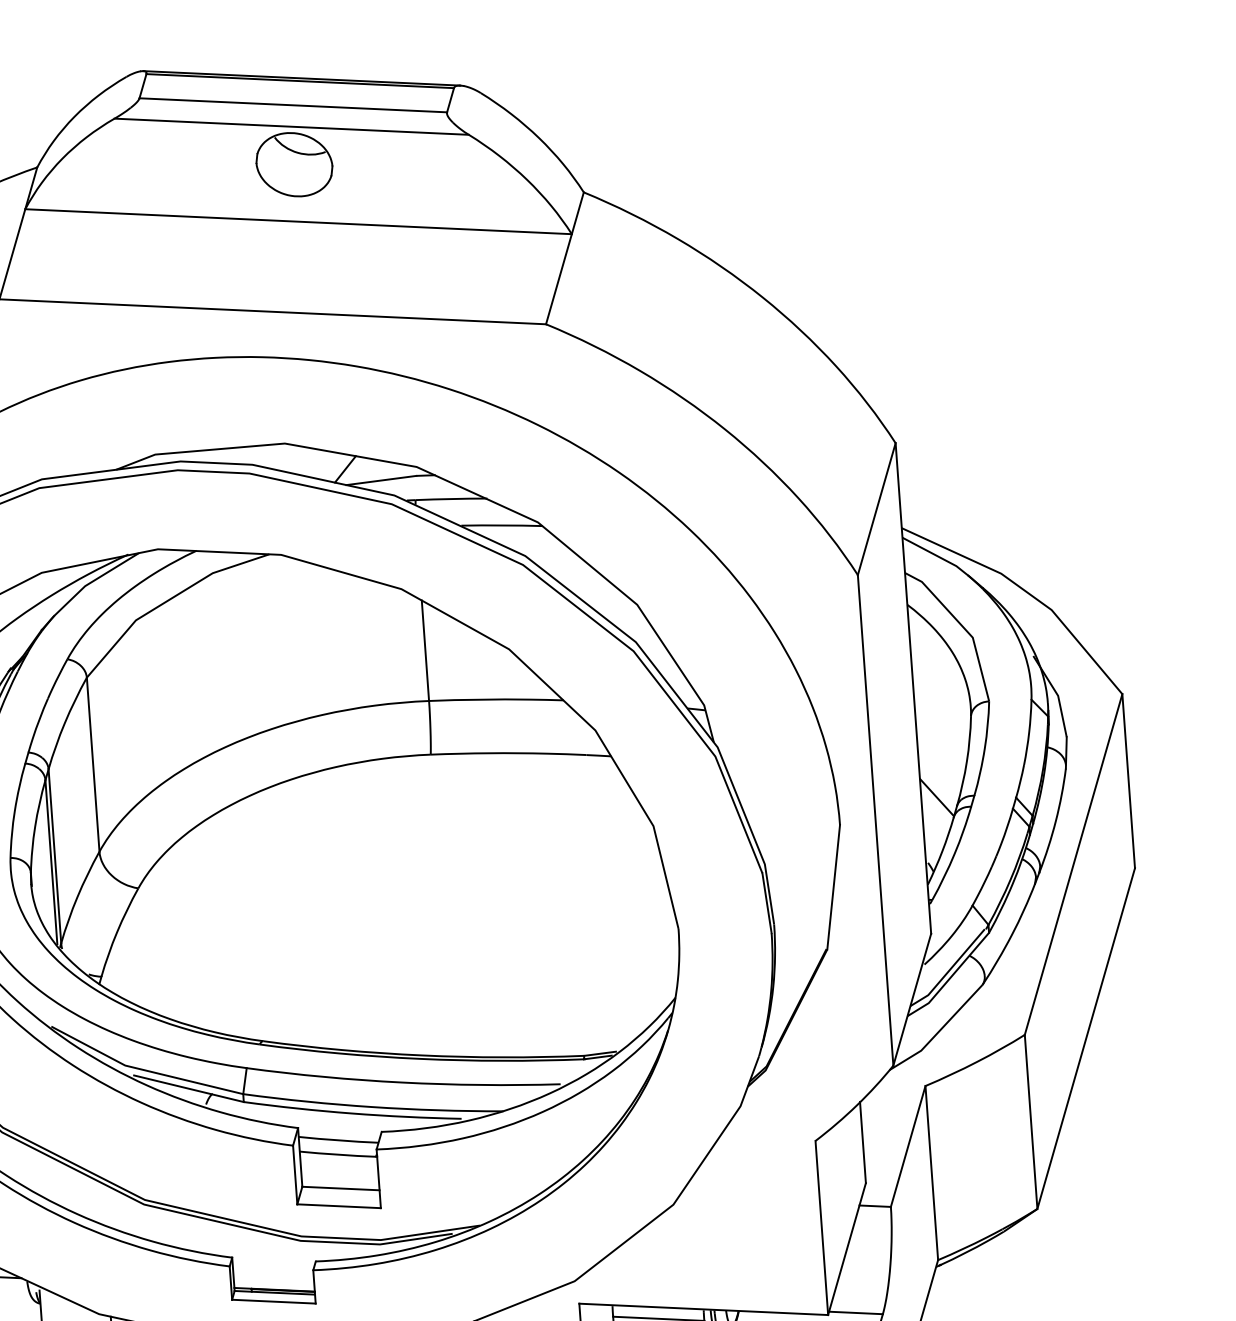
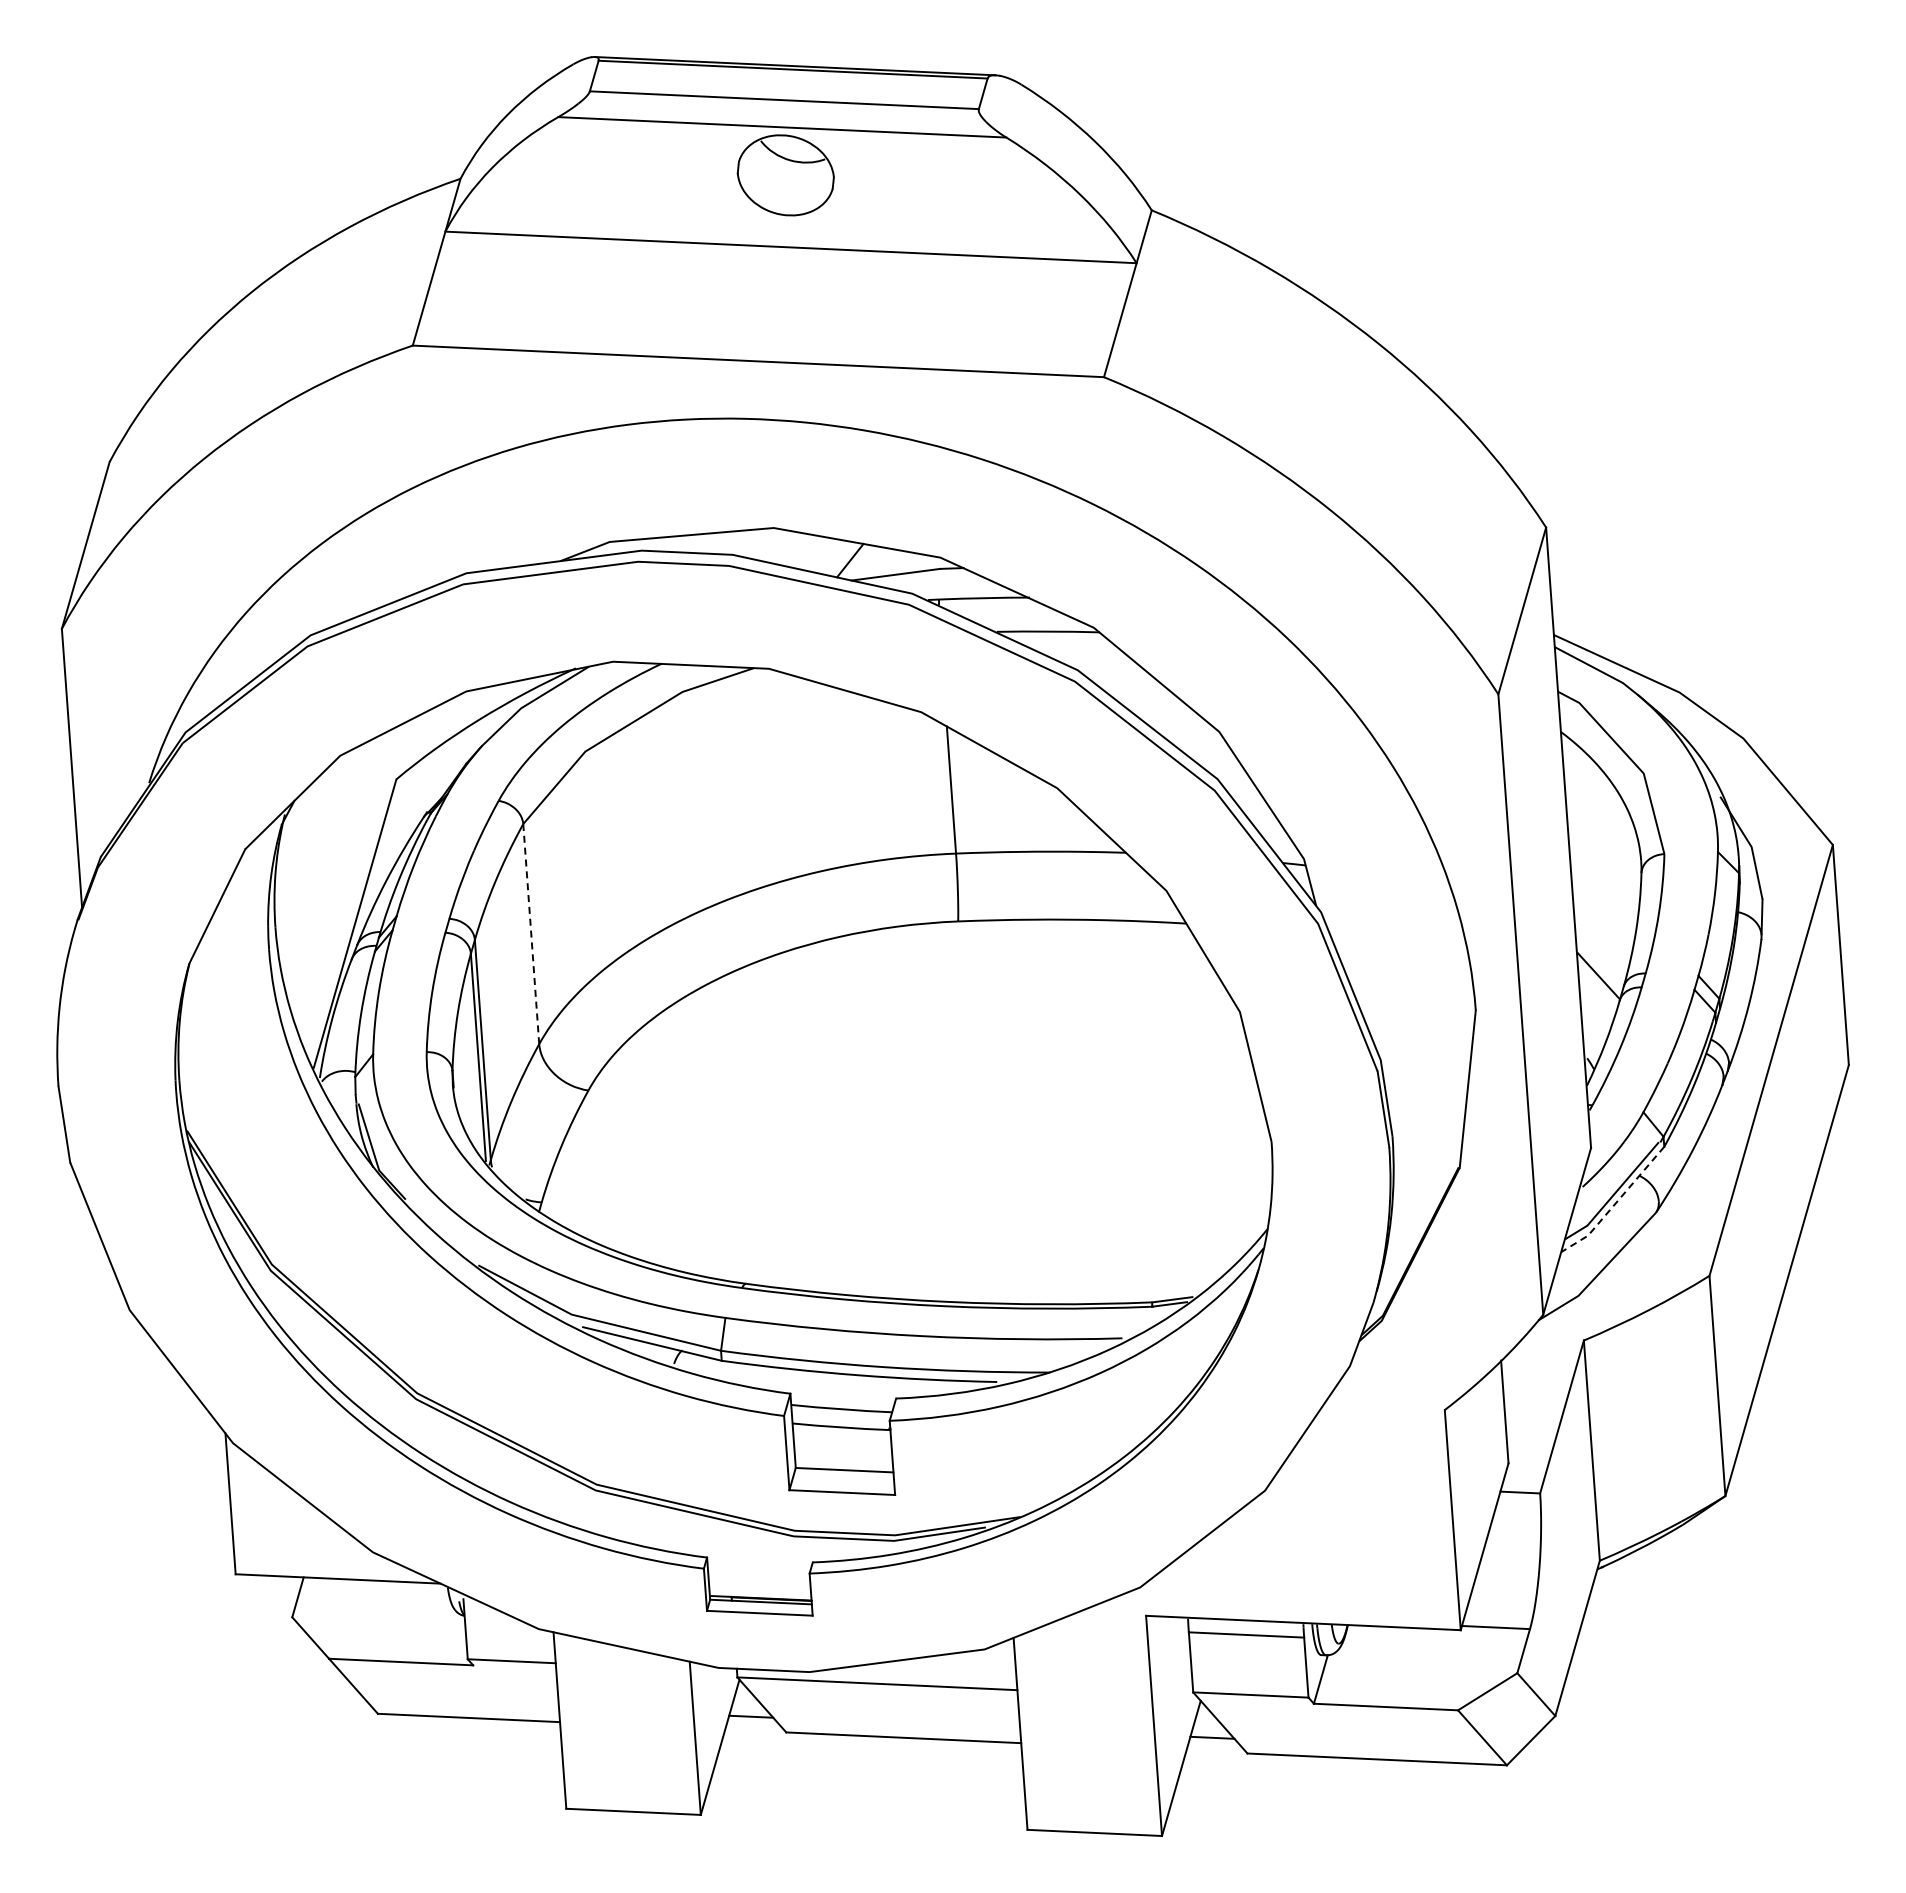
line: (93, 764) -> (531, 933), solid -> dashed
line: (950, 978) -> (1615, 1204), solid -> dashed

